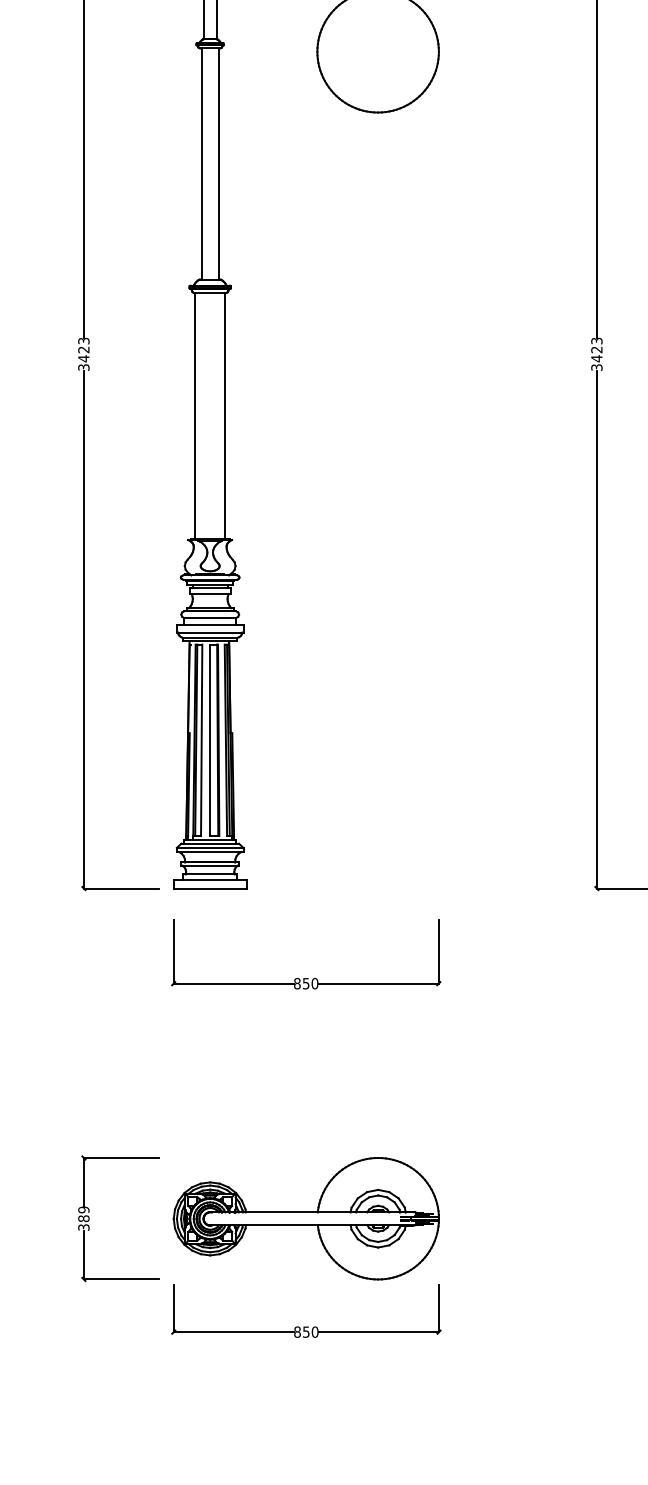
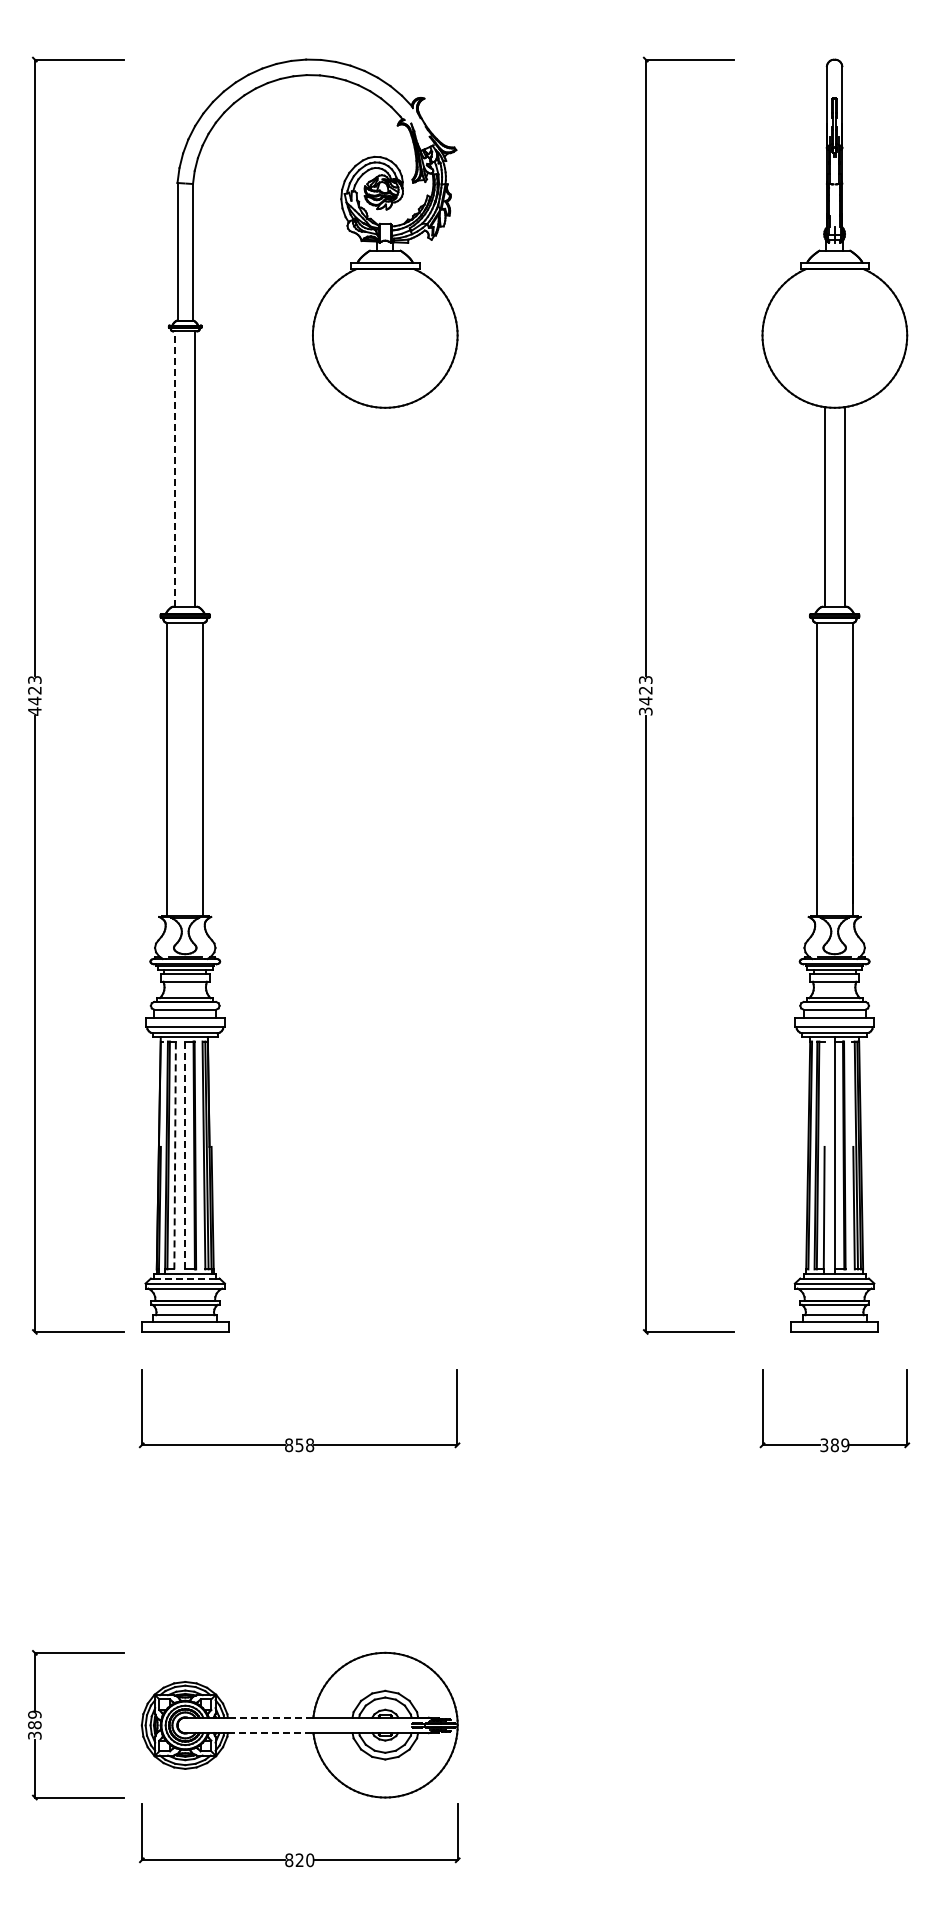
line: (201, 164) -> (175, 469), solid -> dashed
text: (83, 367) -> (34, 711), 3423 -> 4423
line: (201, 740) -> (175, 1155), solid -> dashed
line: (210, 740) -> (185, 1155), solid -> dashed
line: (210, 843) -> (185, 1278), solid -> dashed
text: (315, 983) -> (310, 1444), 850 -> 858
line: (281, 1212) -> (270, 1717), solid -> dashed
line: (281, 1225) -> (270, 1733), solid -> dashed
text: (306, 1332) -> (299, 1860), 850 -> 820

